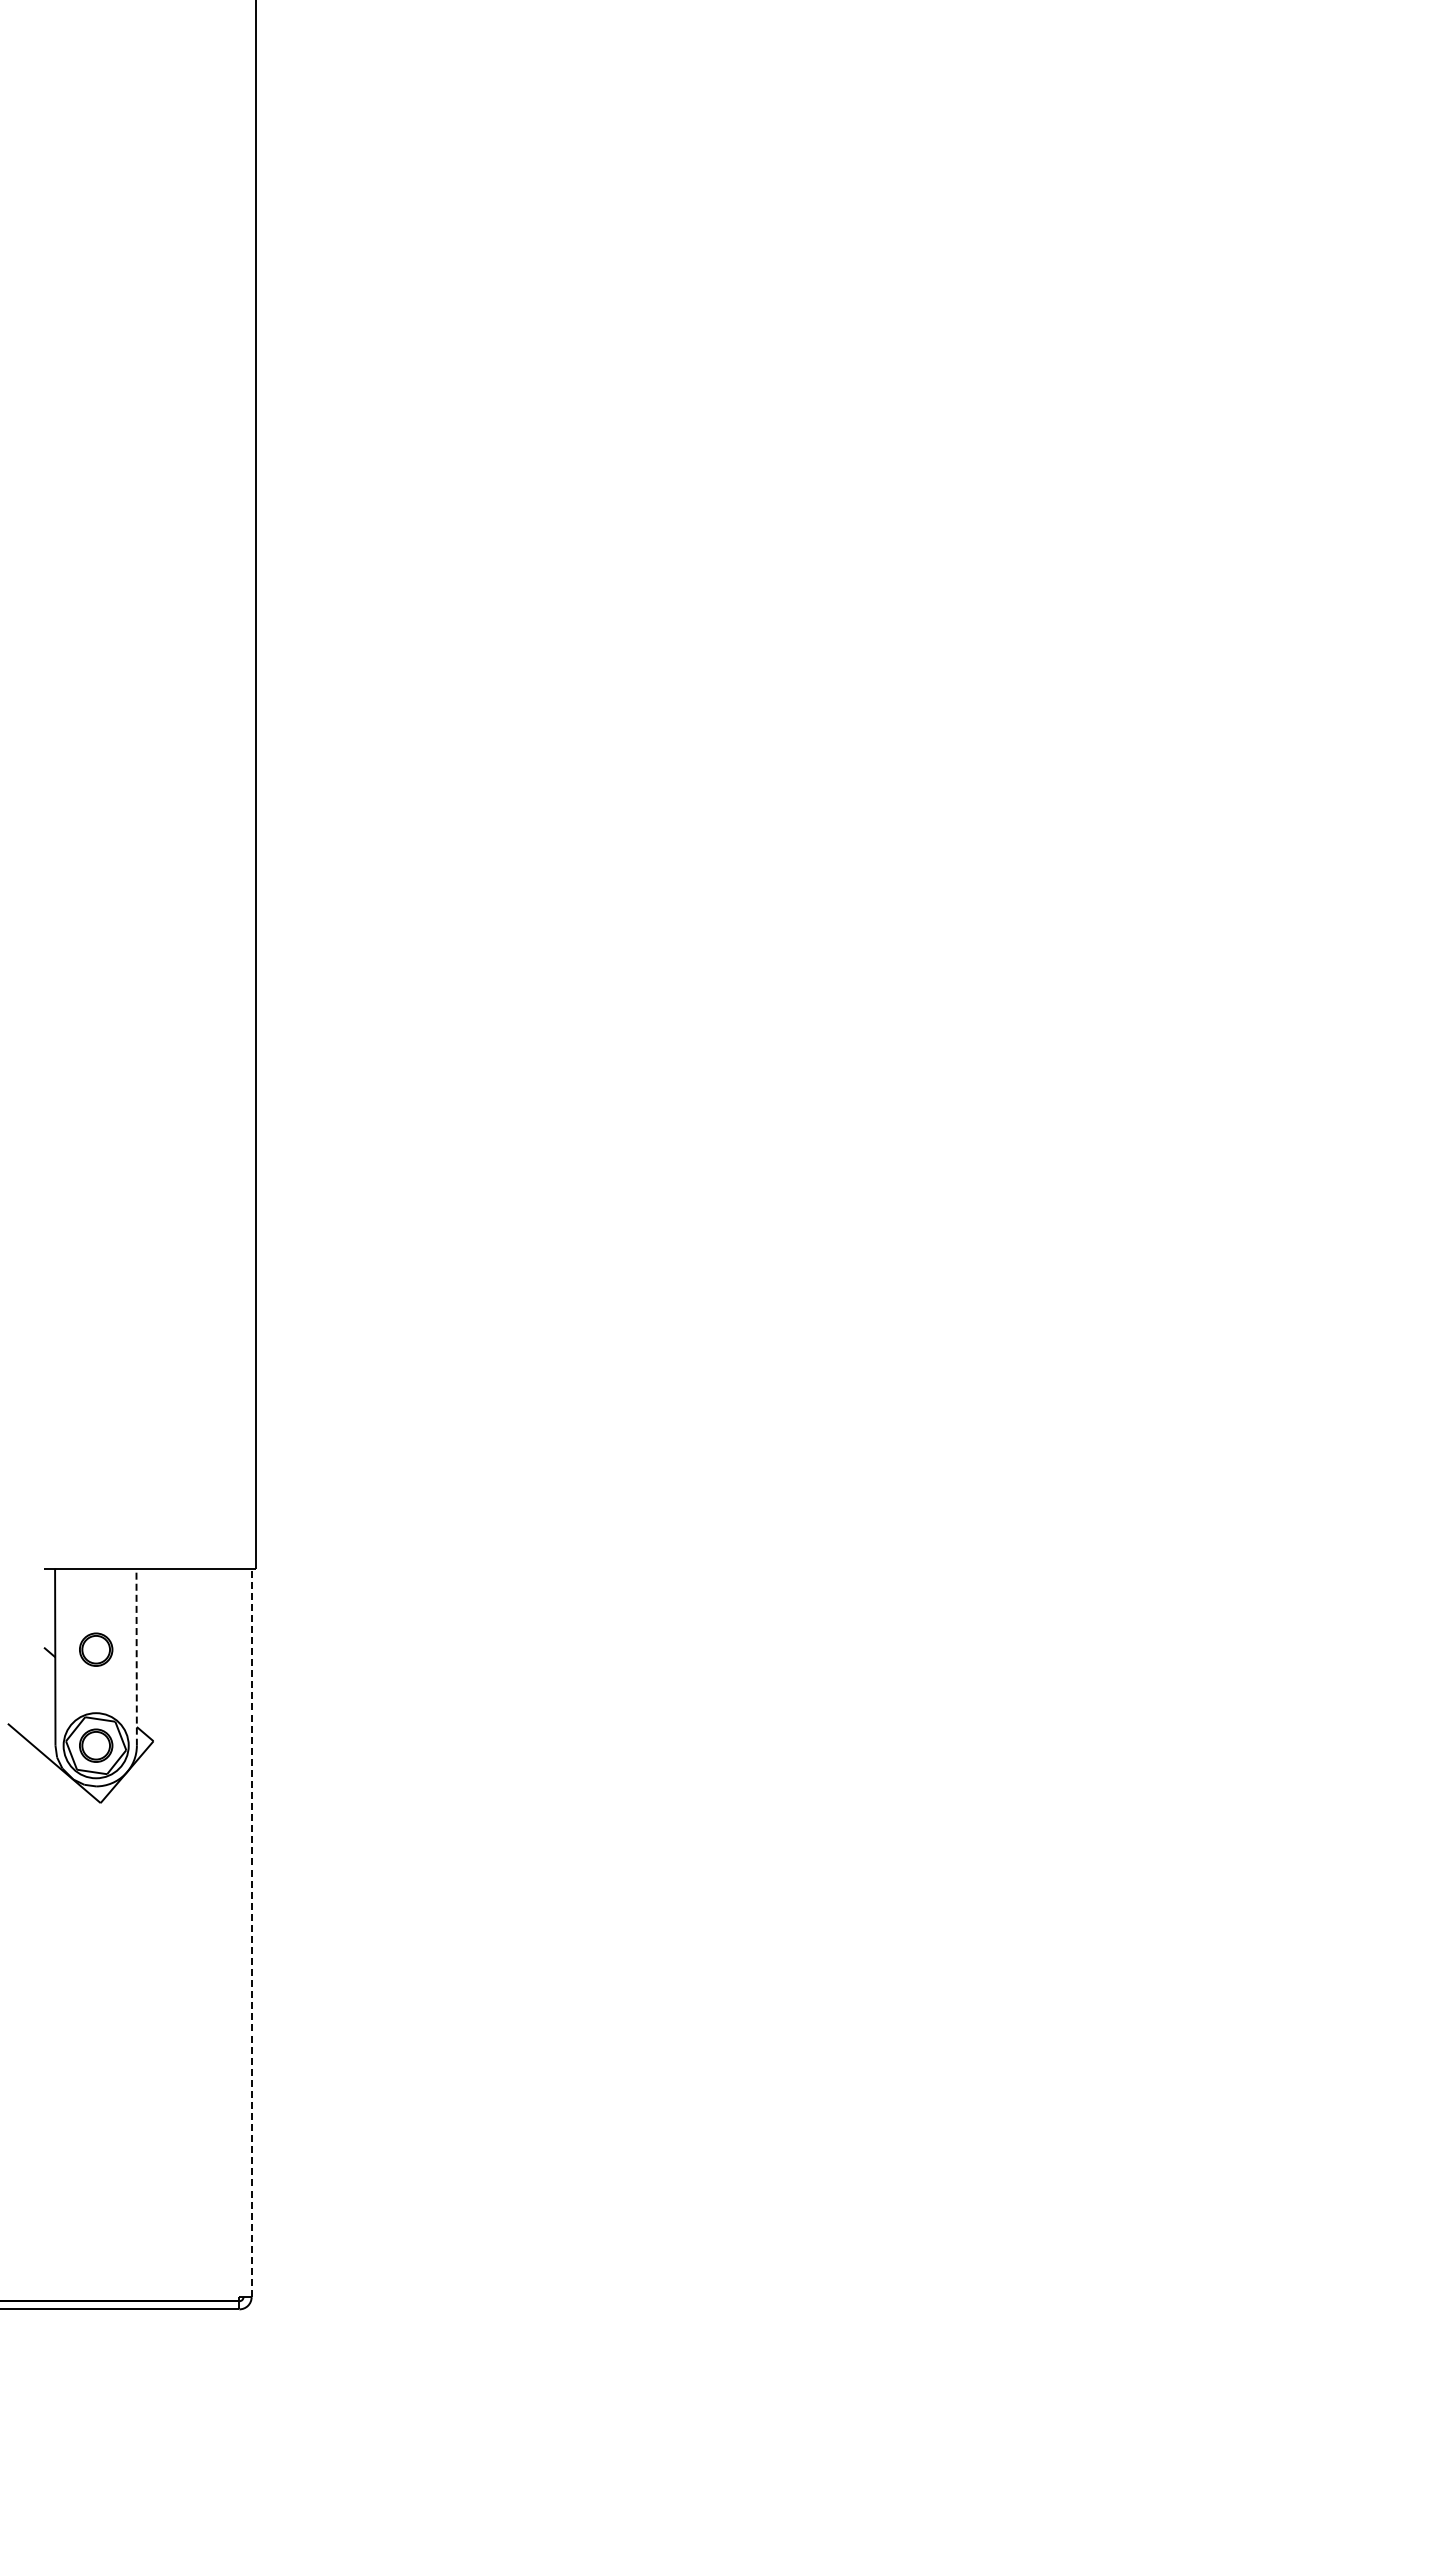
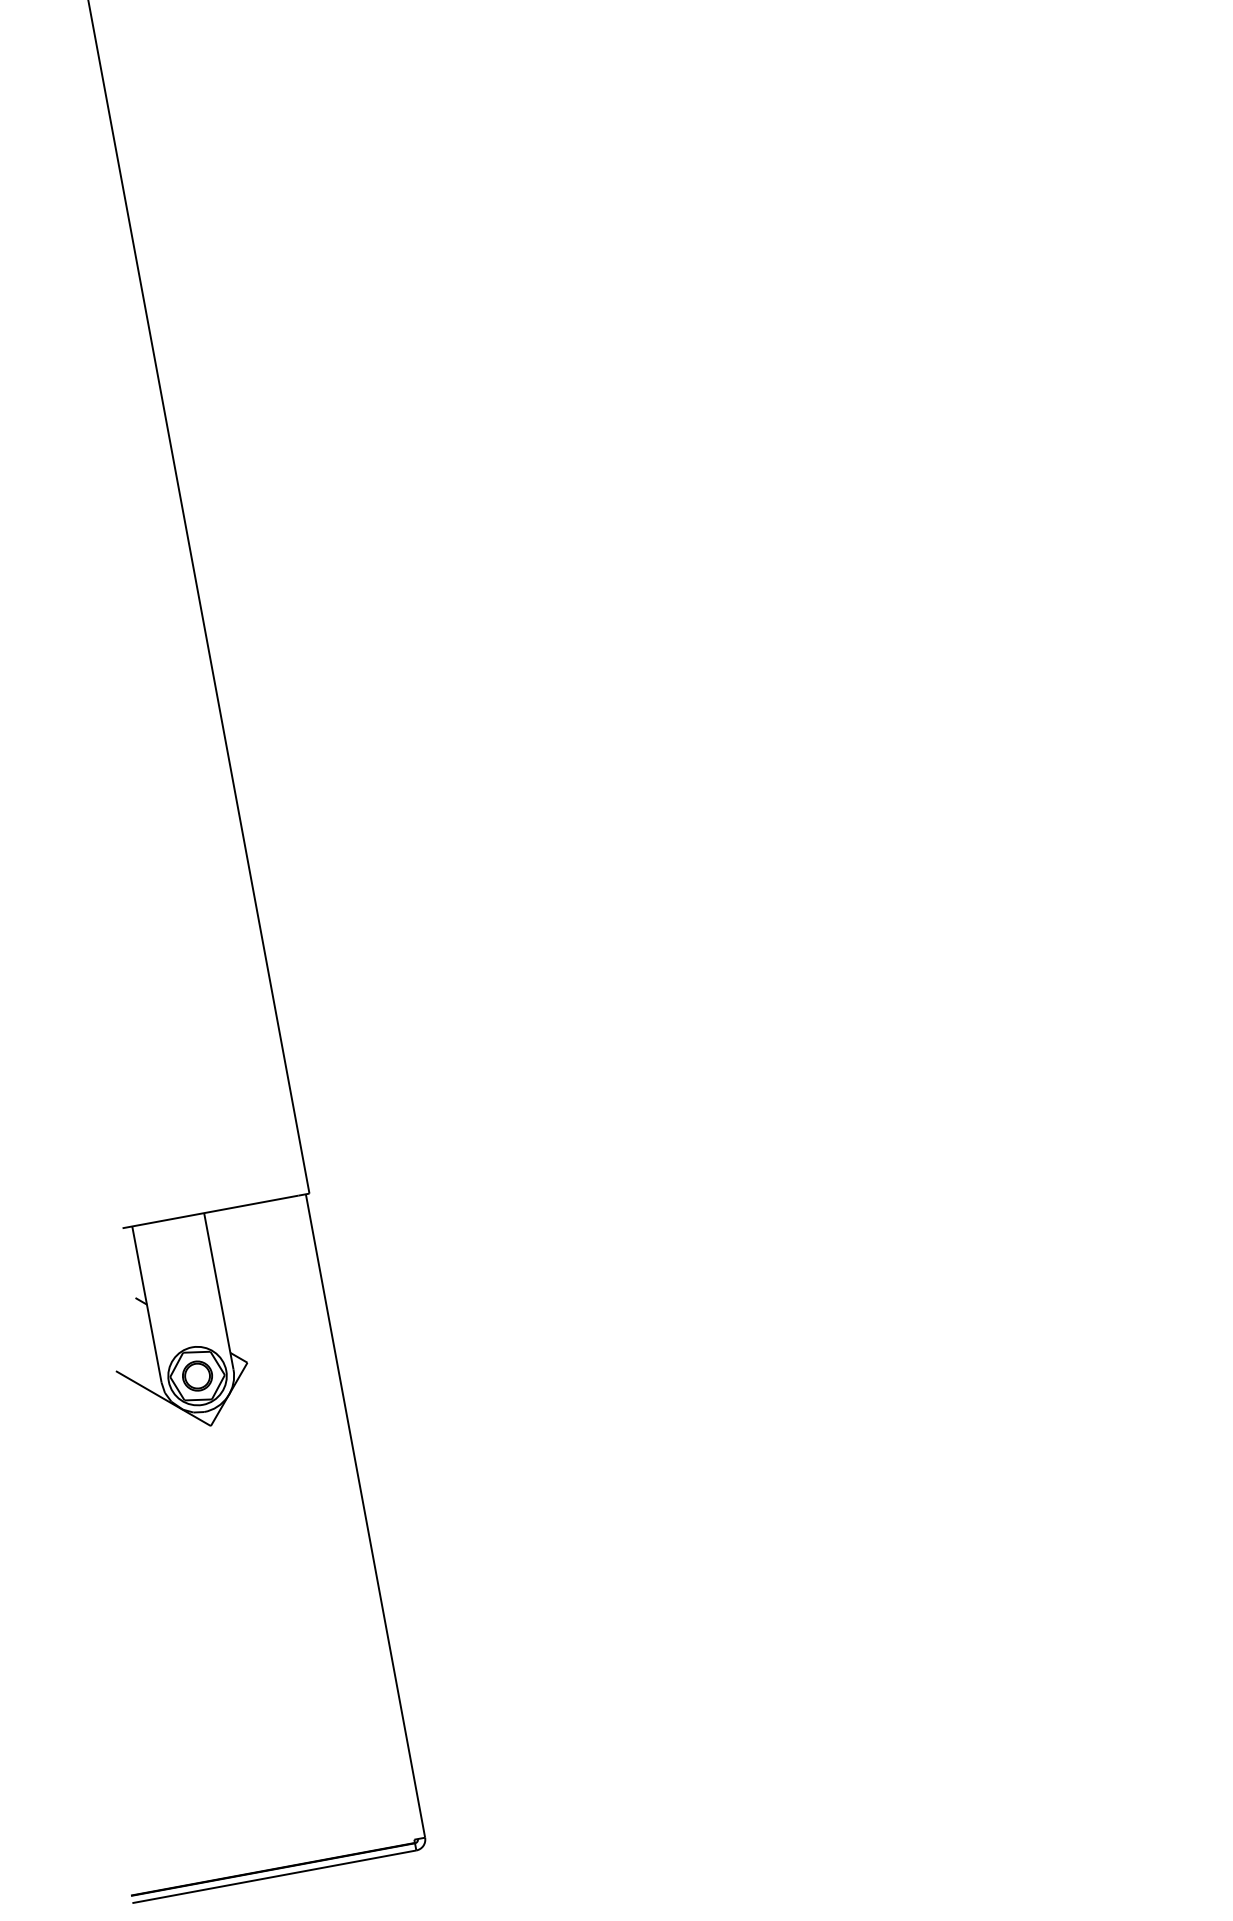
part: (96, 1649) -> (182, 1291), removed
line: (136, 1657) -> (218, 1291), dashed -> solid
line: (251, 1932) -> (365, 1515), dashed -> solid

